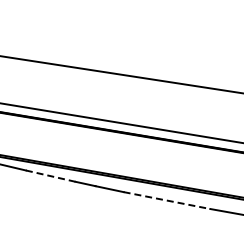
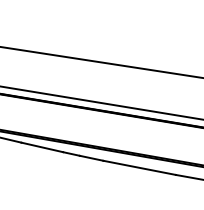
line: (51, 176) -> (42, 147), dashed -> solid
line: (167, 200) -> (140, 167), dashed -> solid

